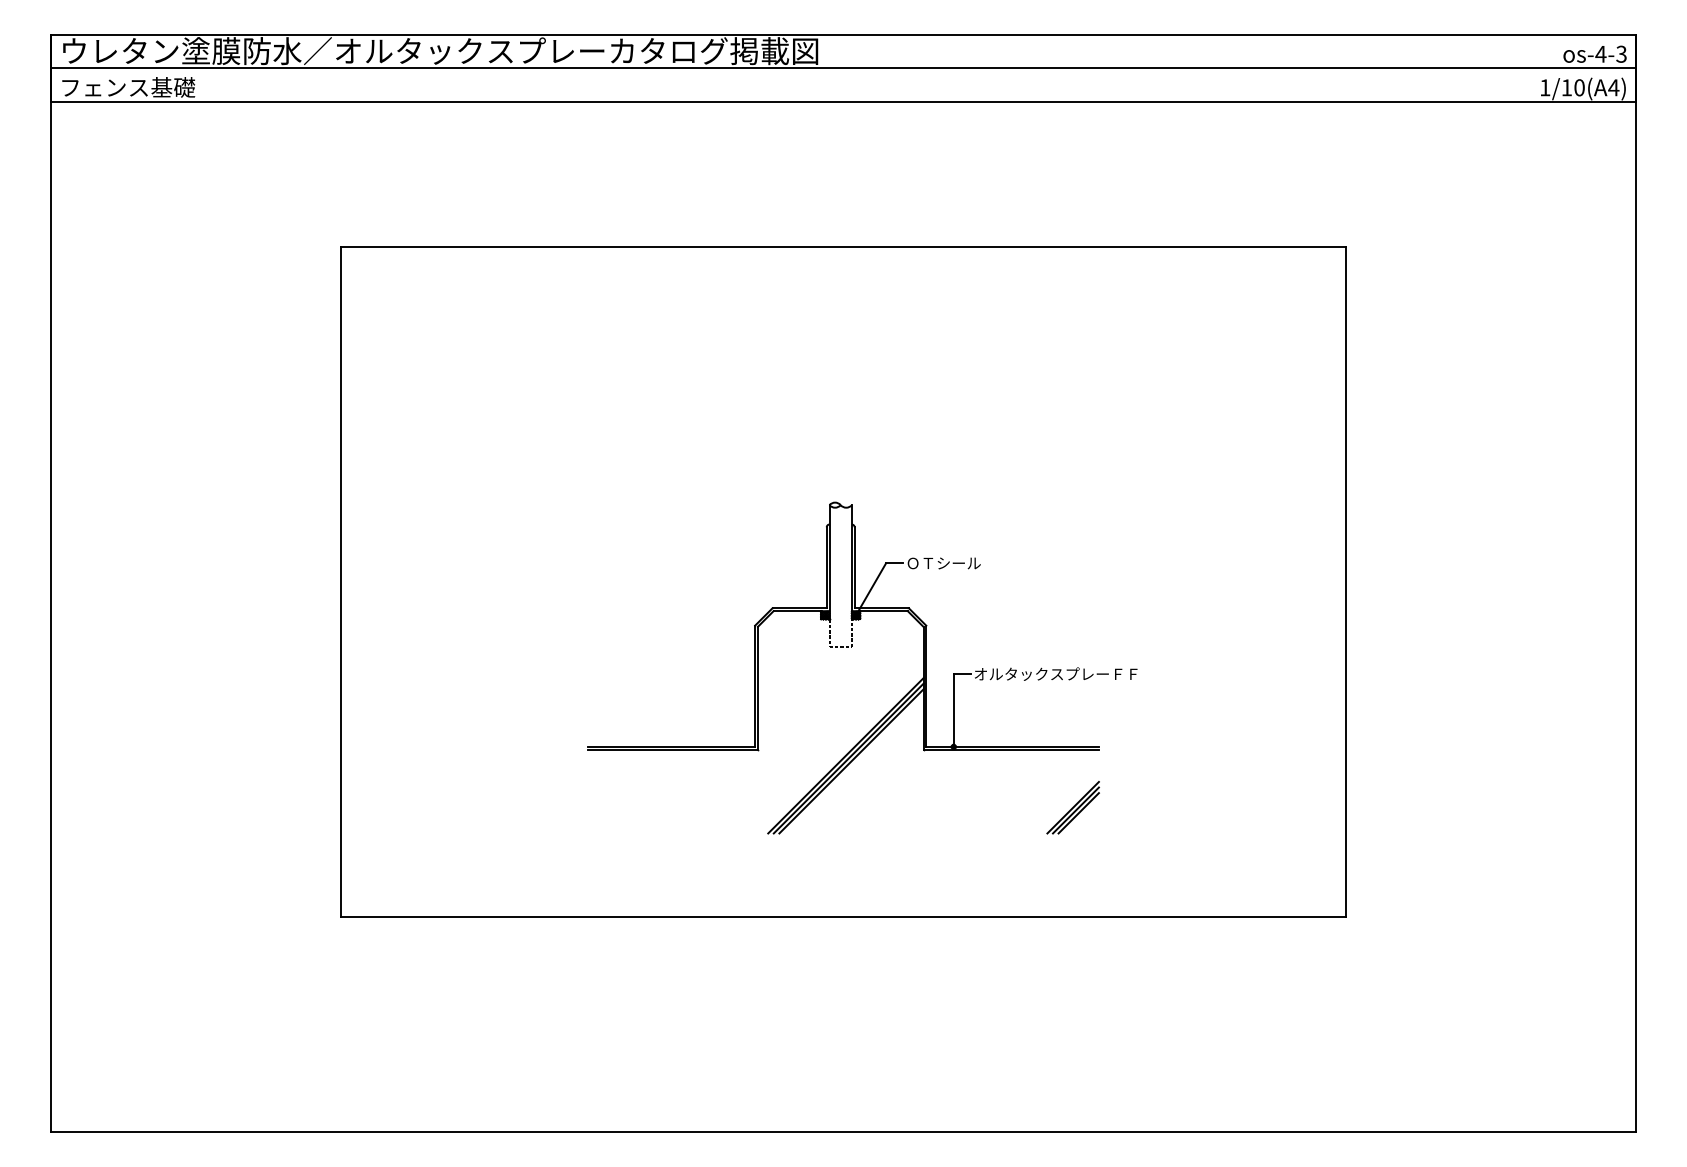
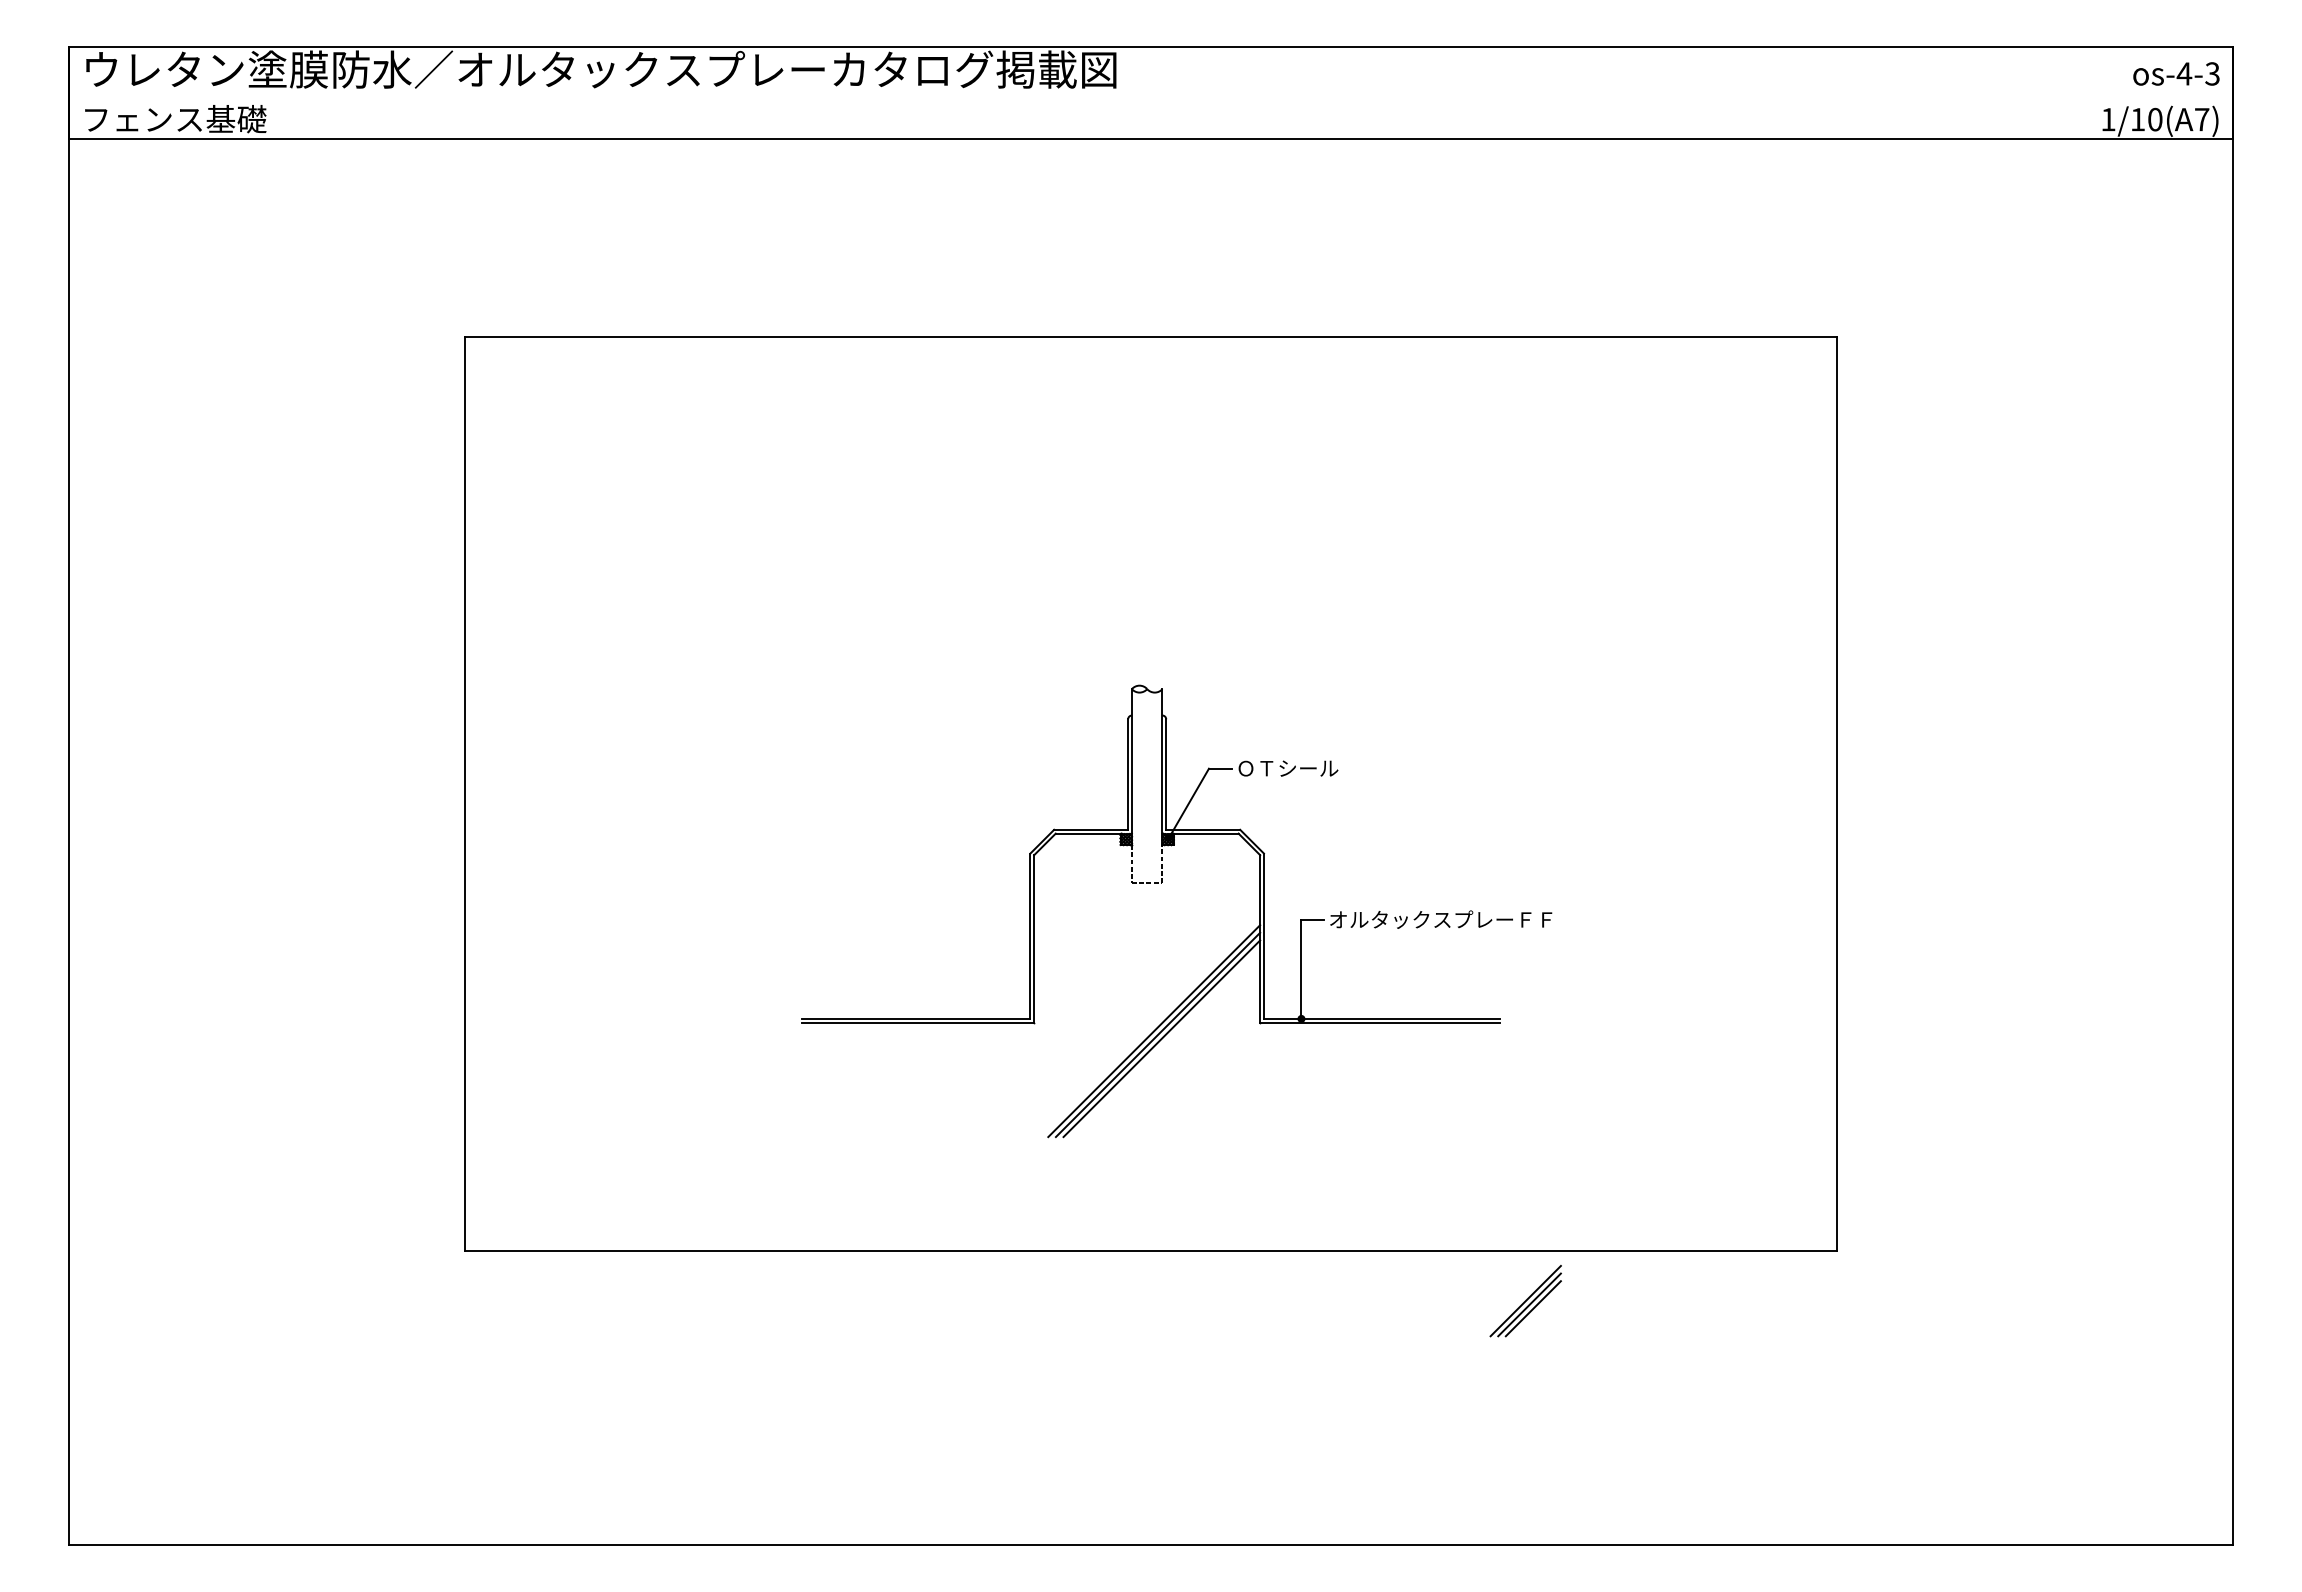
line: (843, 68) -> (1151, 93), removed
text: (1613, 87) -> (2201, 119), 1/10(A4) -> 1/10(A7)
part: (1072, 807) -> (1524, 1300), moved

